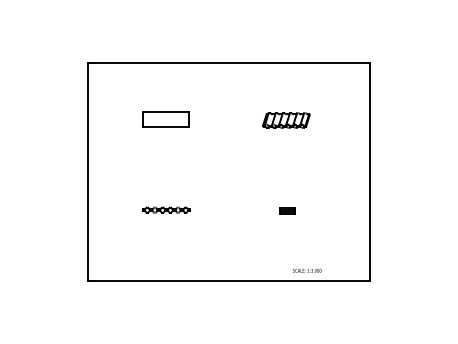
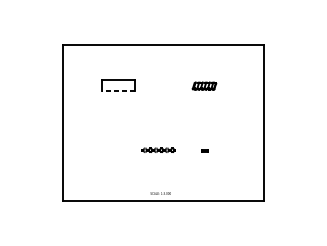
part: (286, 120) -> (204, 86), size x0.7
line: (165, 126) -> (118, 90), solid -> dashed
part: (166, 209) -> (158, 149), moved
part: (287, 210) -> (205, 150), size x0.6
text: (307, 270) -> (161, 193), moved

